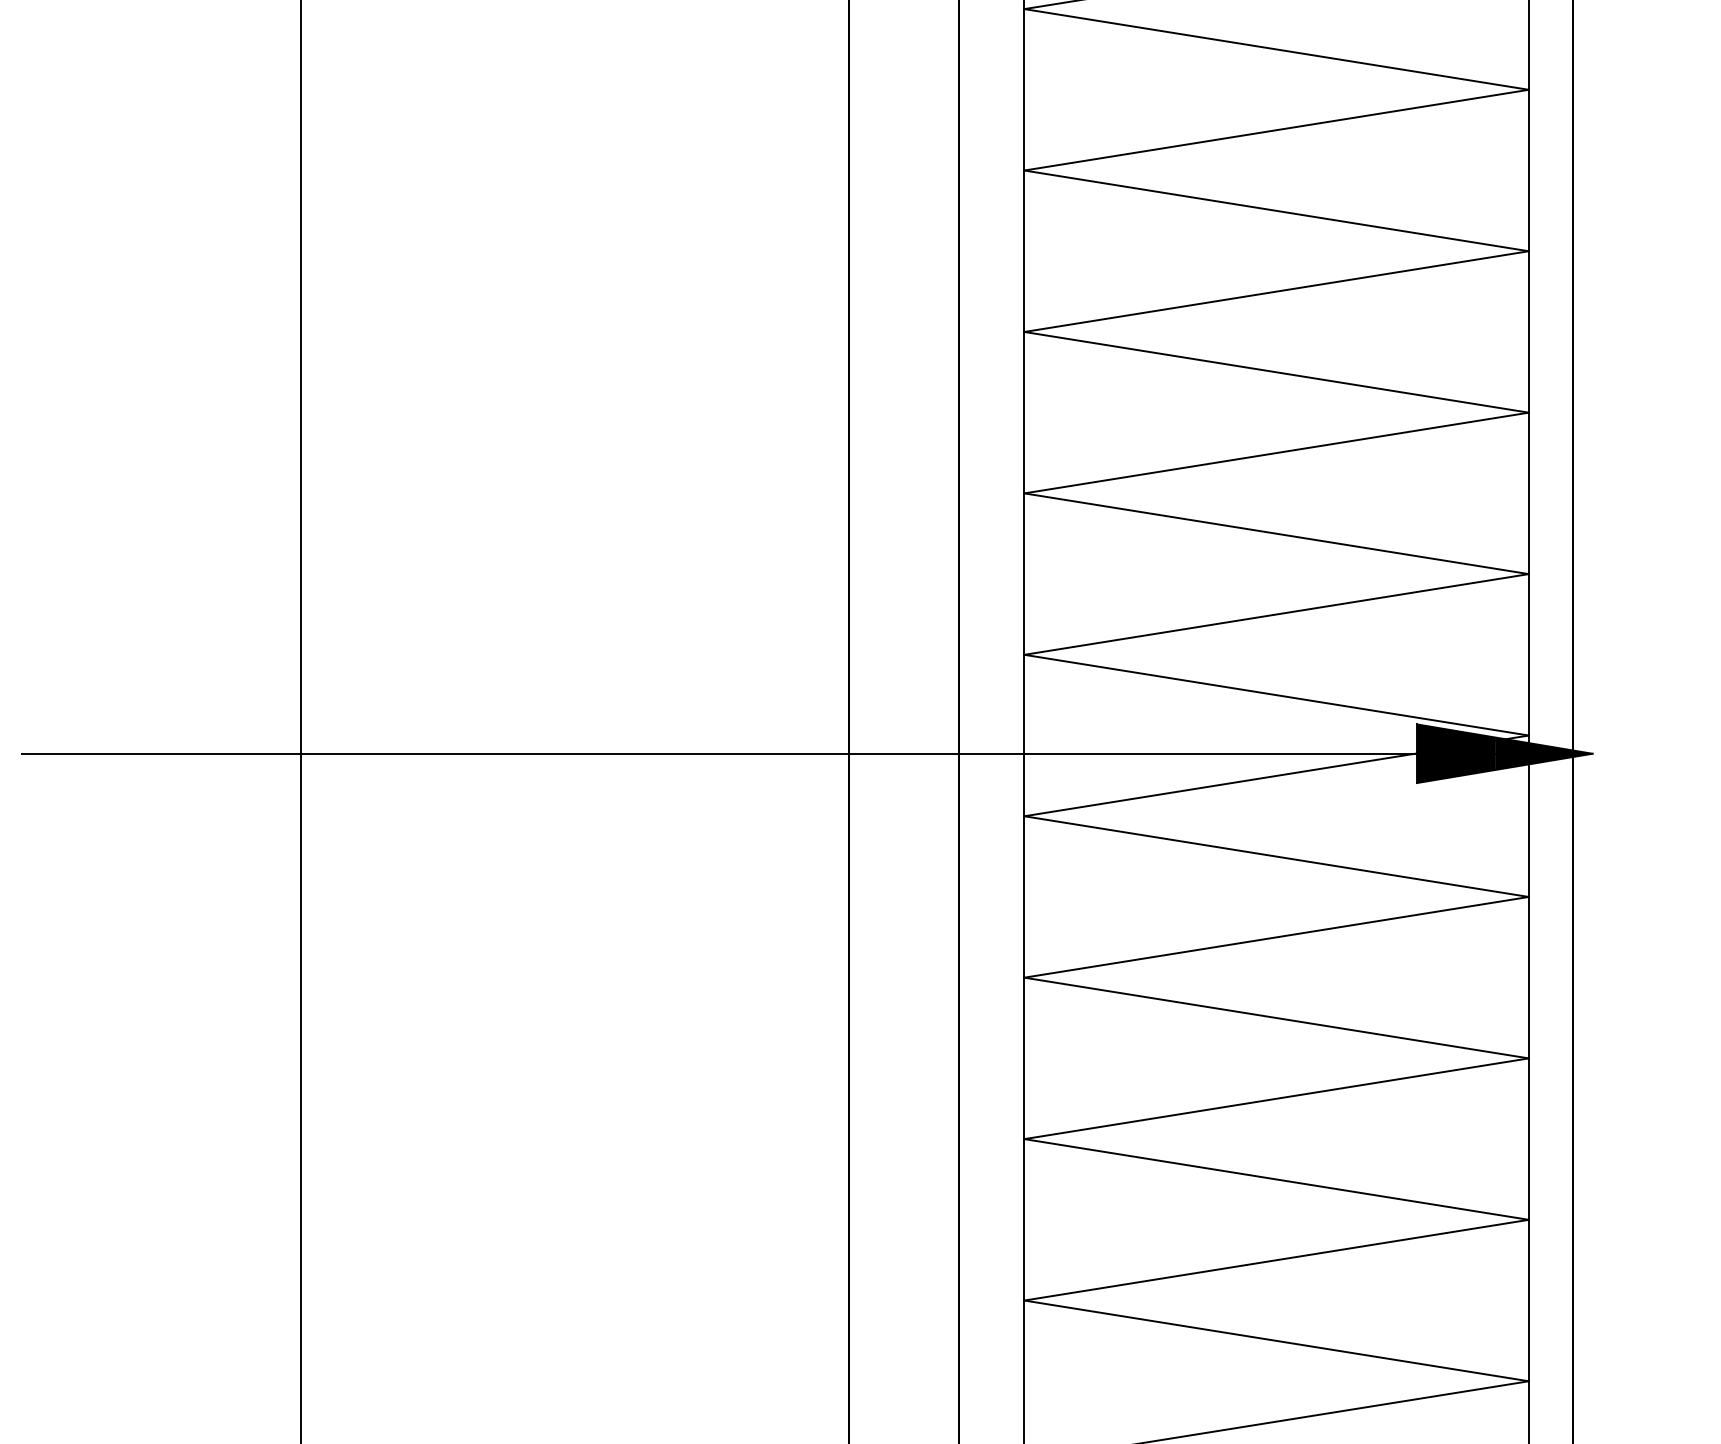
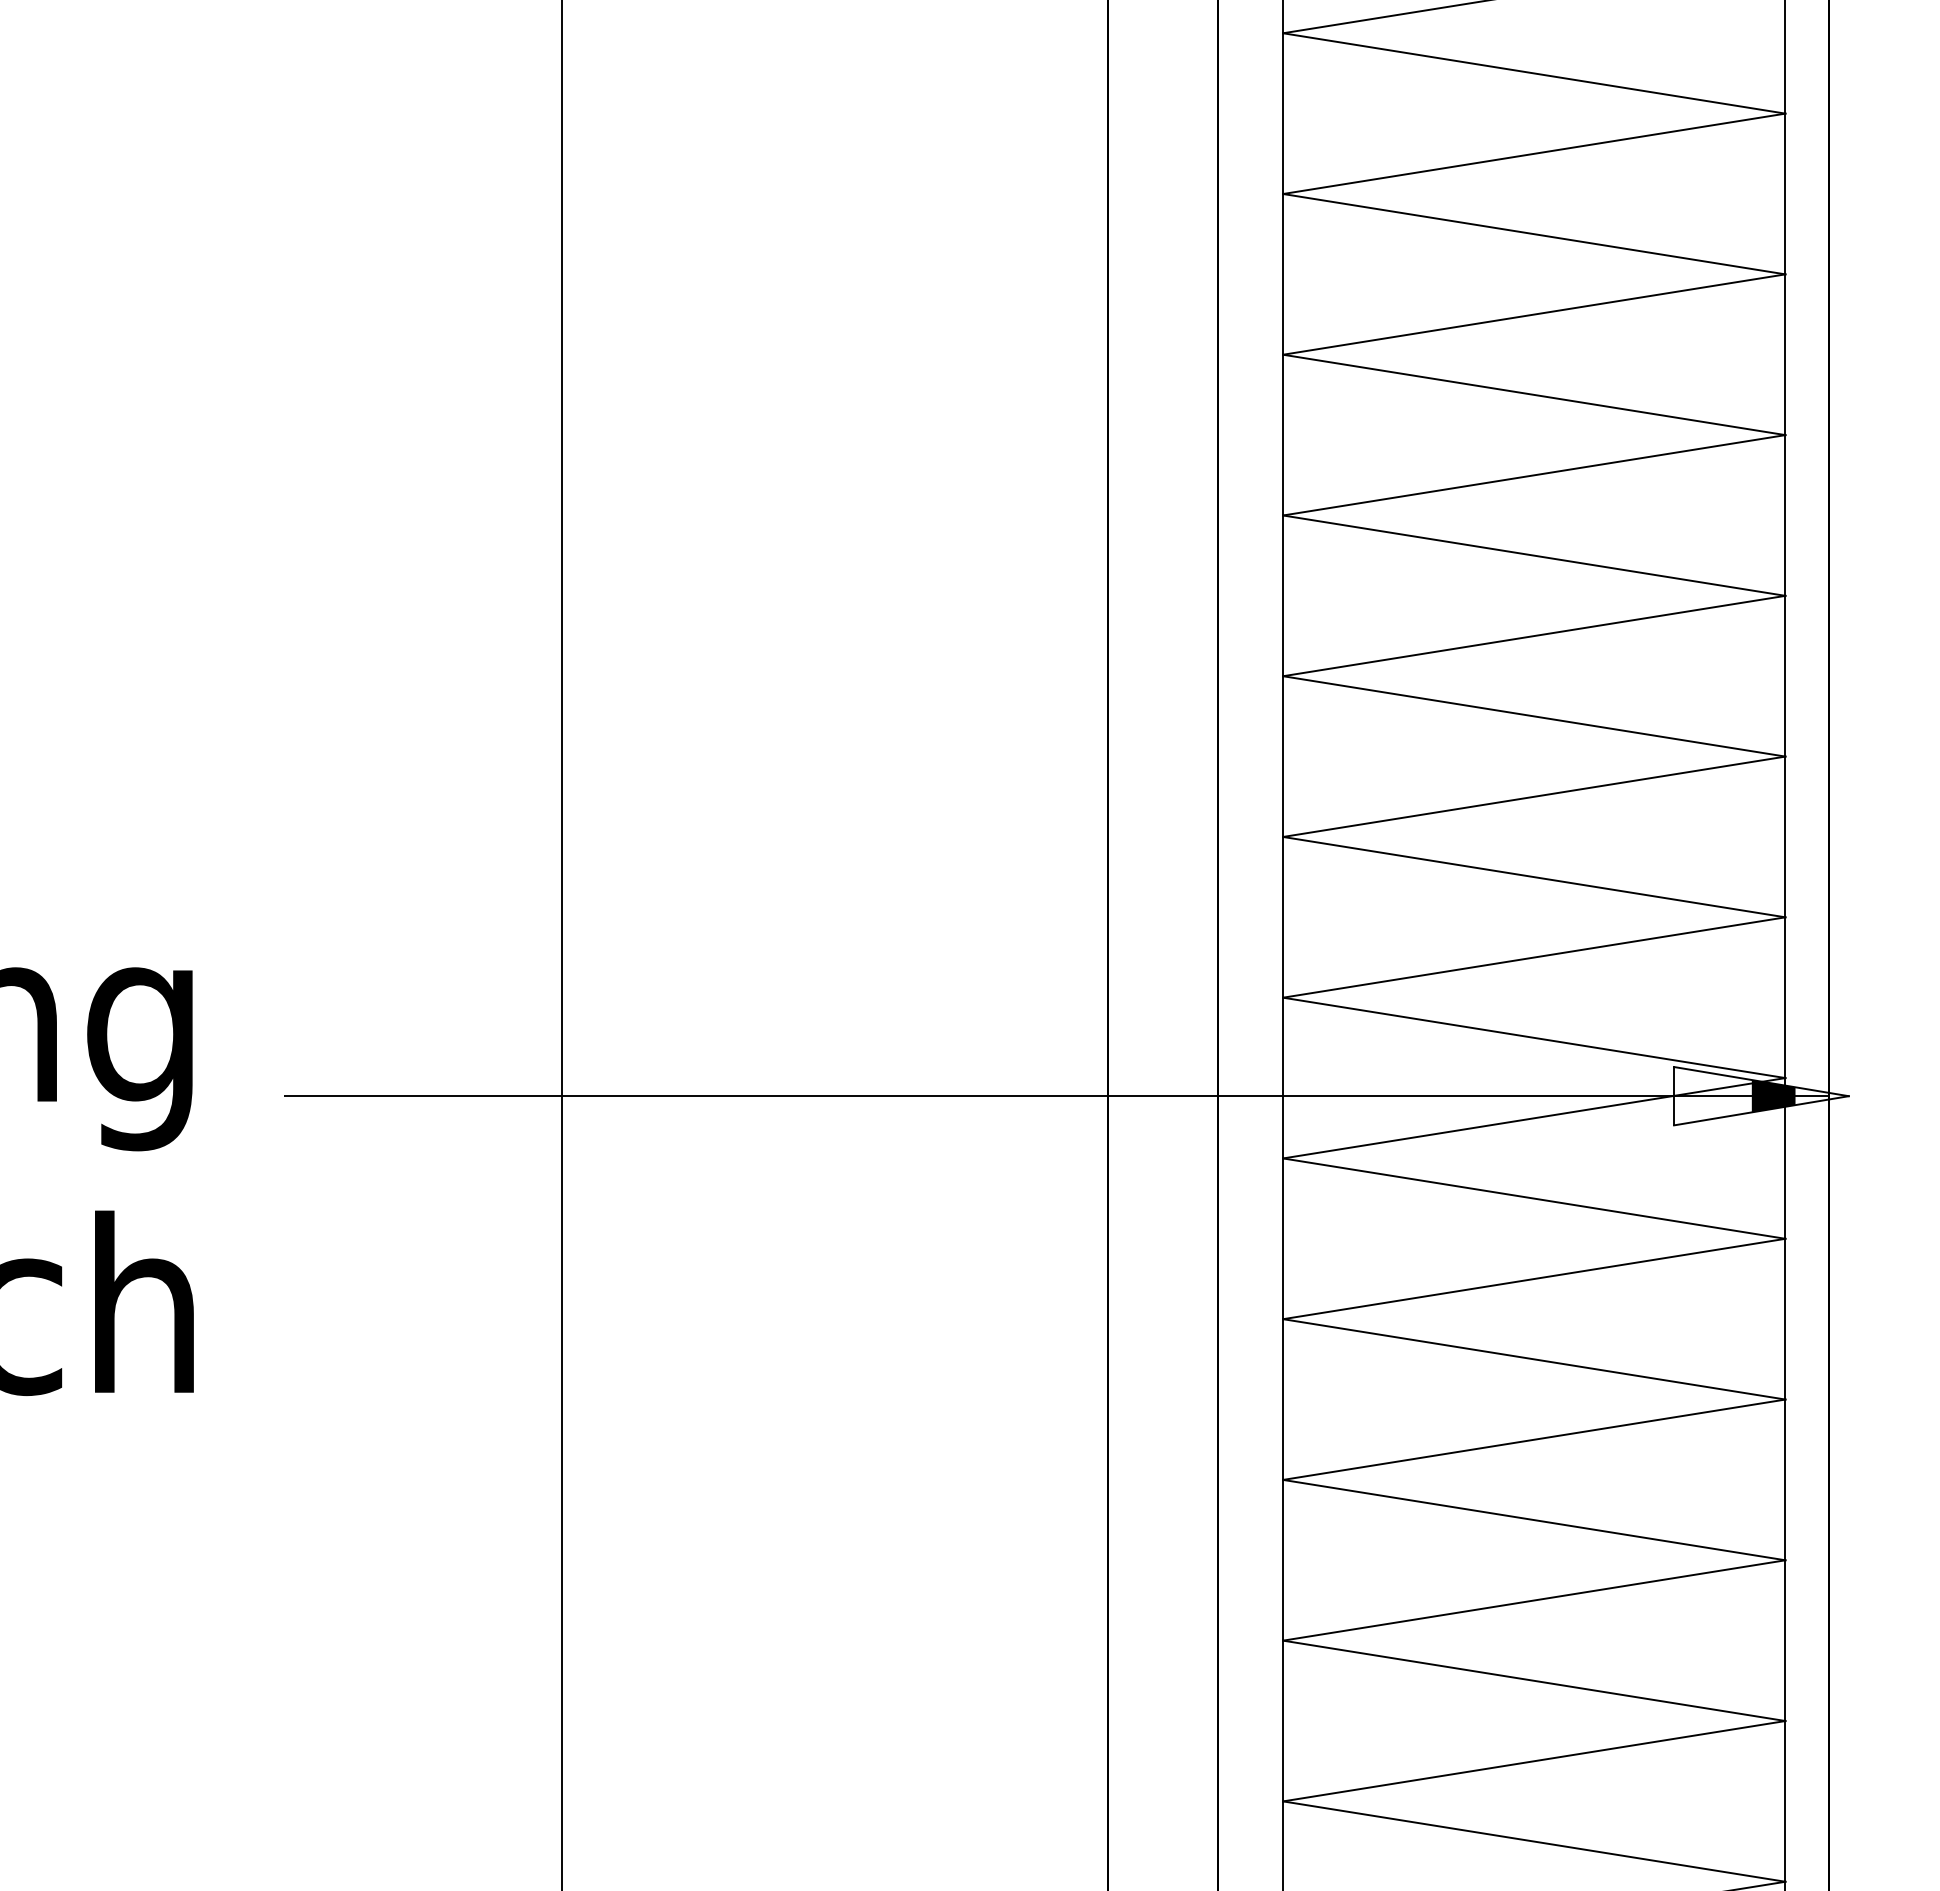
fill: (1455, 754) -> (1712, 1096), removed
fill: (1565, 754) -> (1821, 1096), removed

